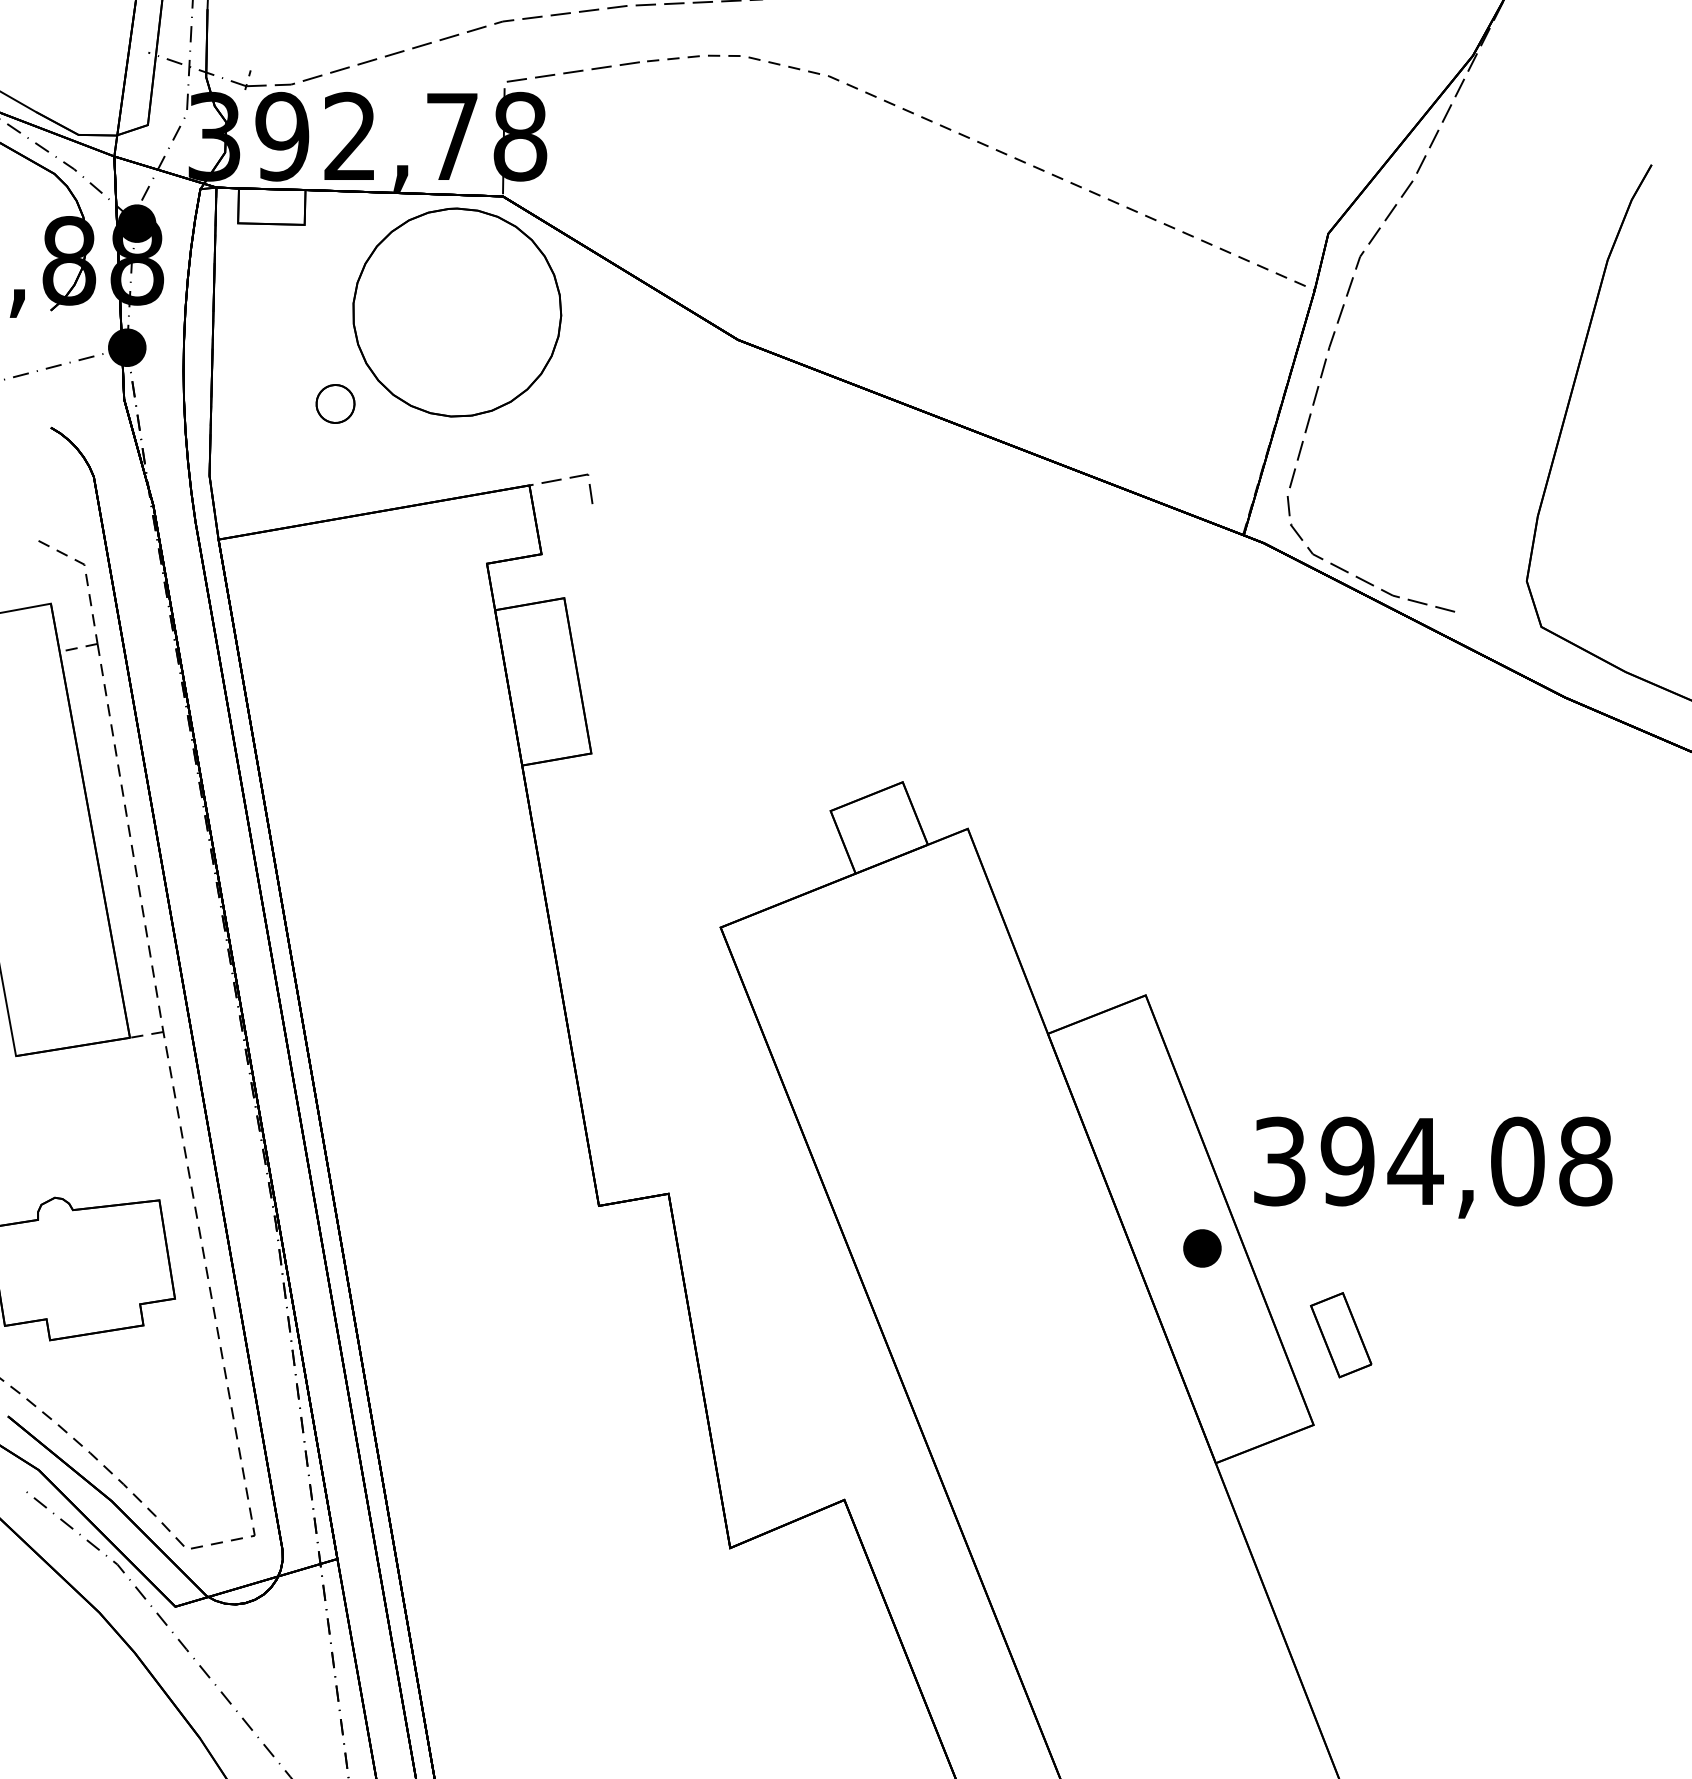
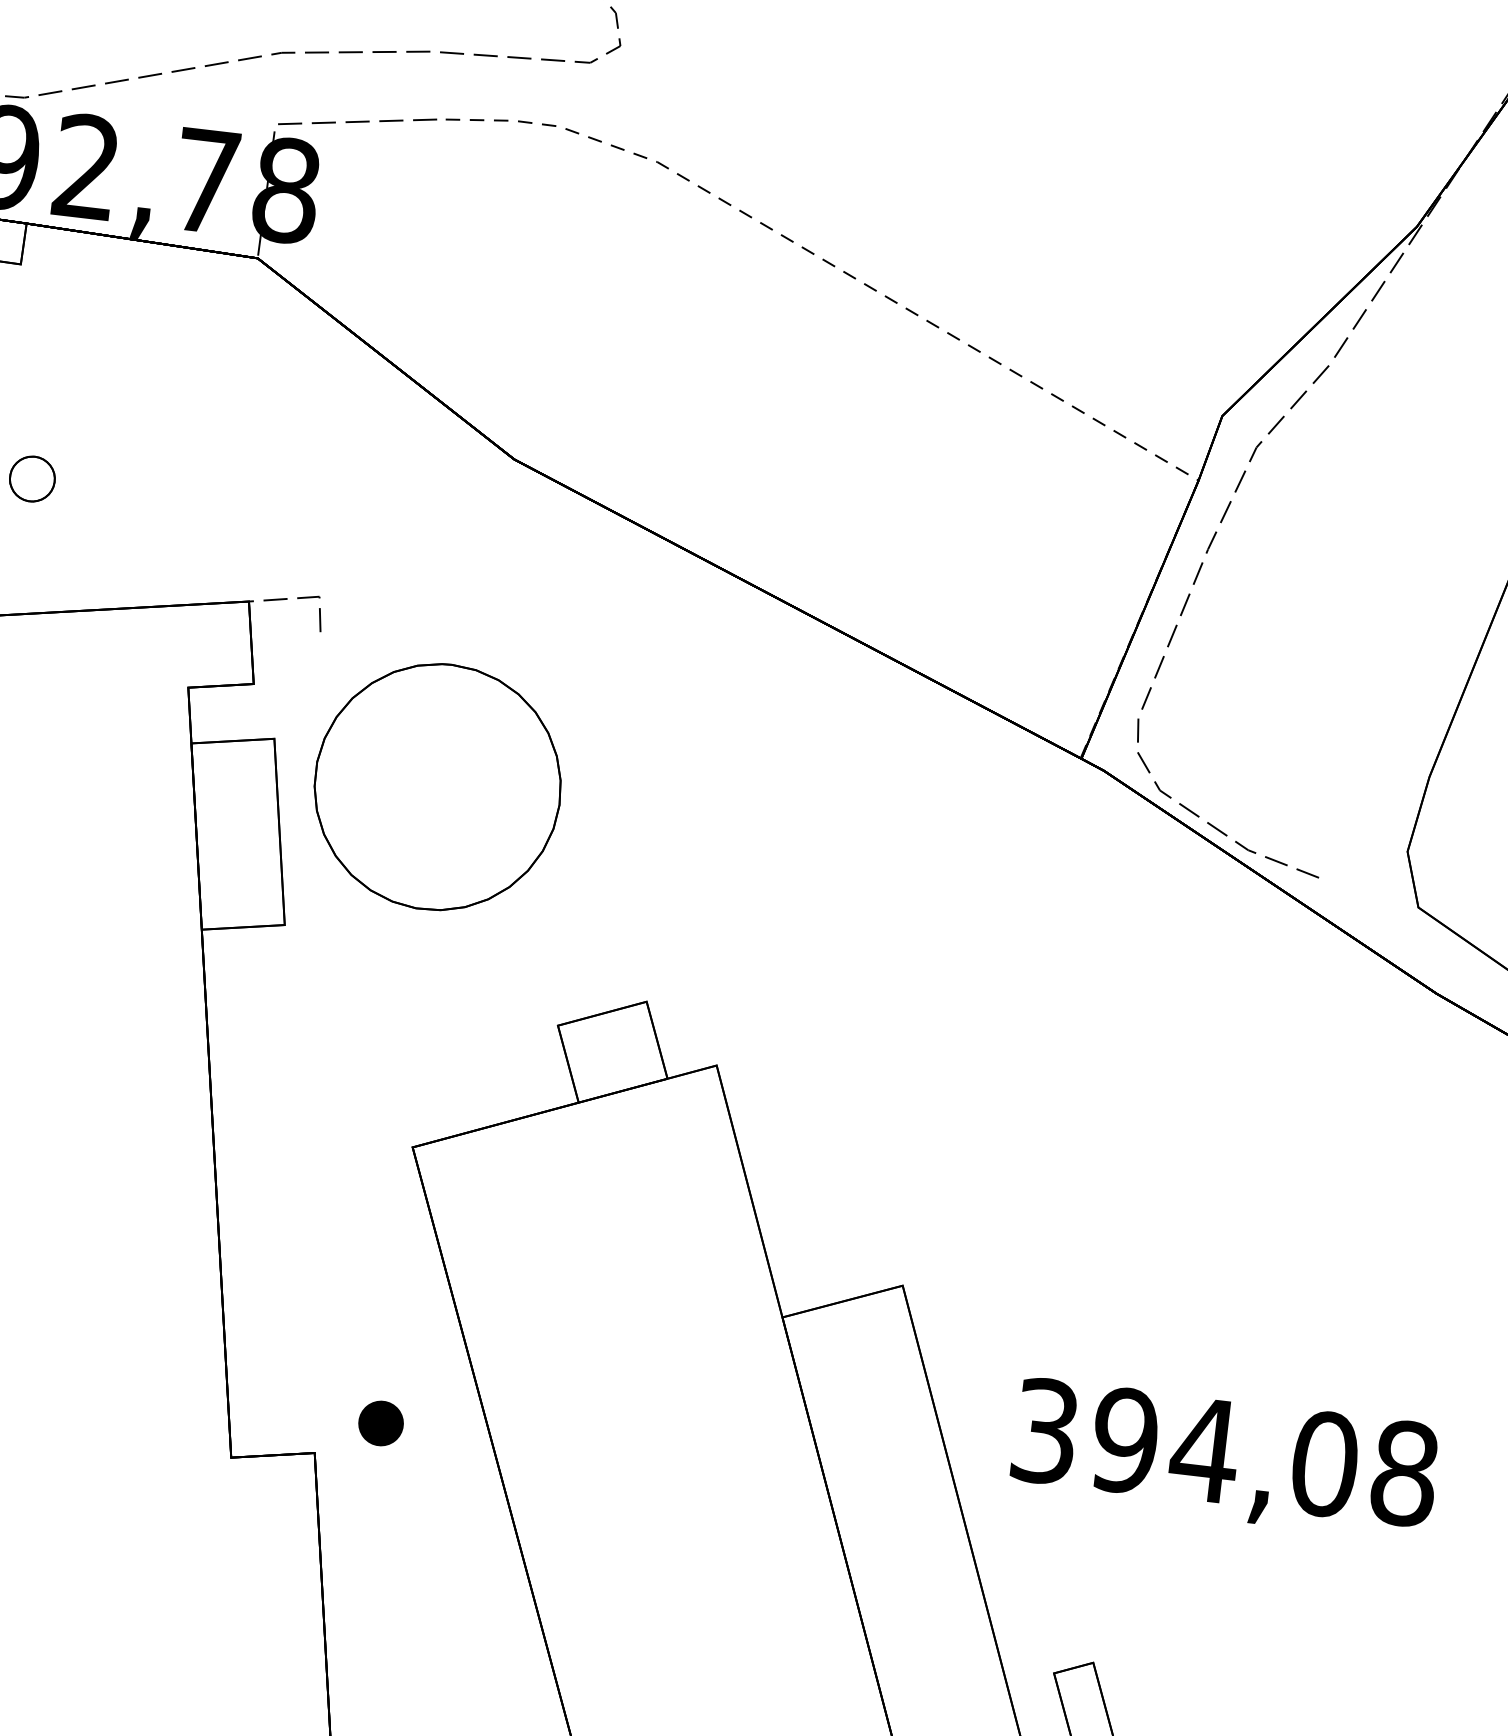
part: (457, 312) -> (438, 787), moved
text: (1433, 1167) -> (1225, 1459), moved
part: (1202, 1248) -> (381, 1423), moved

